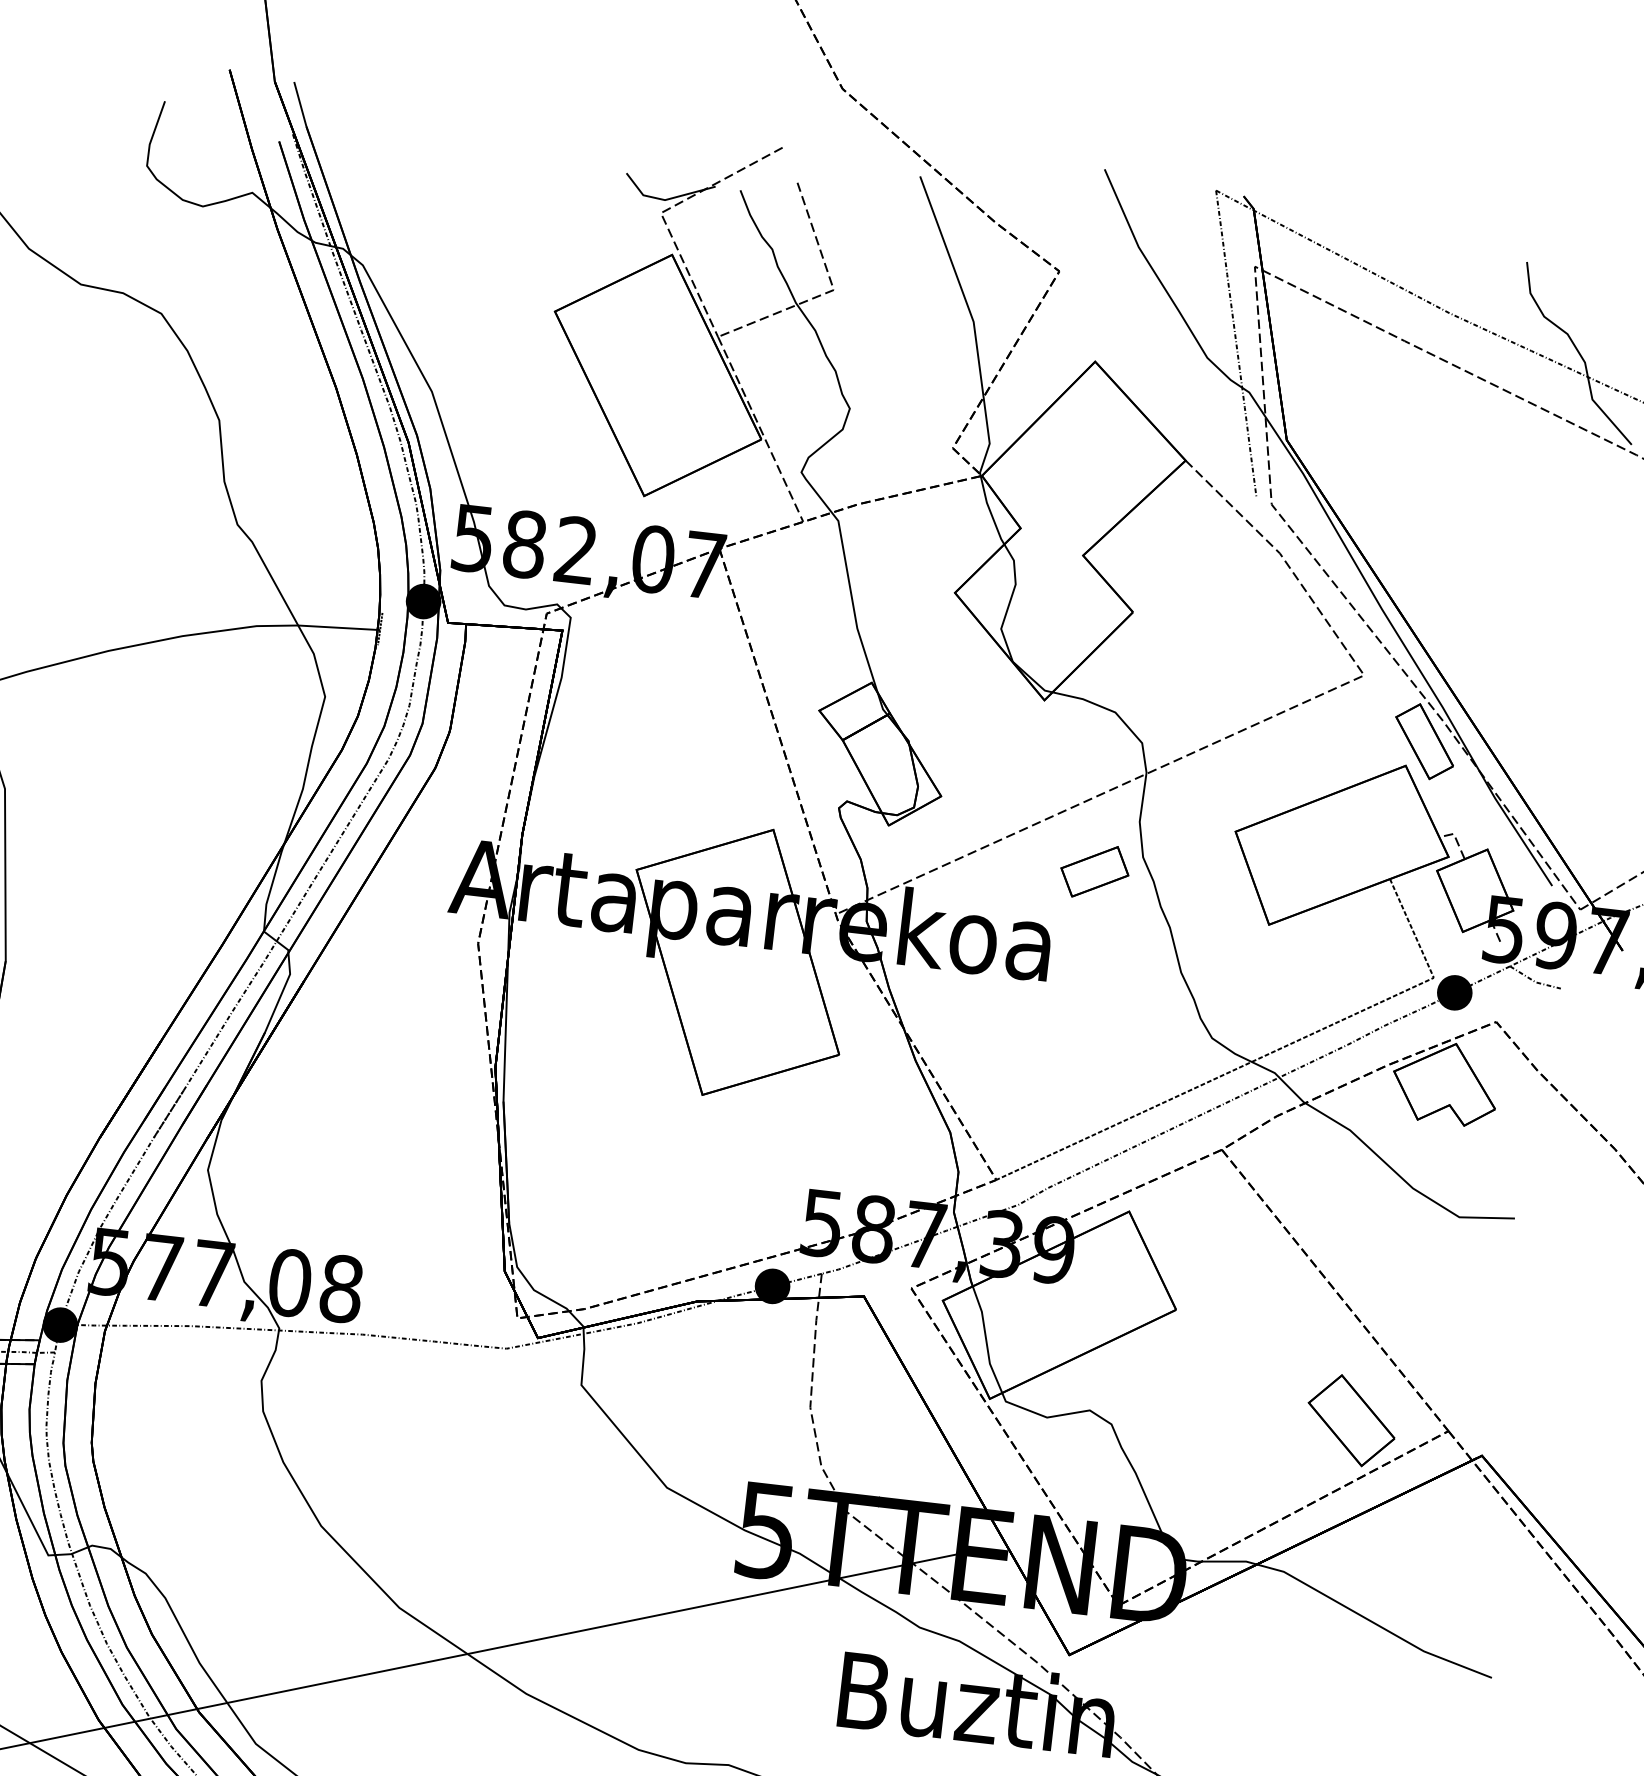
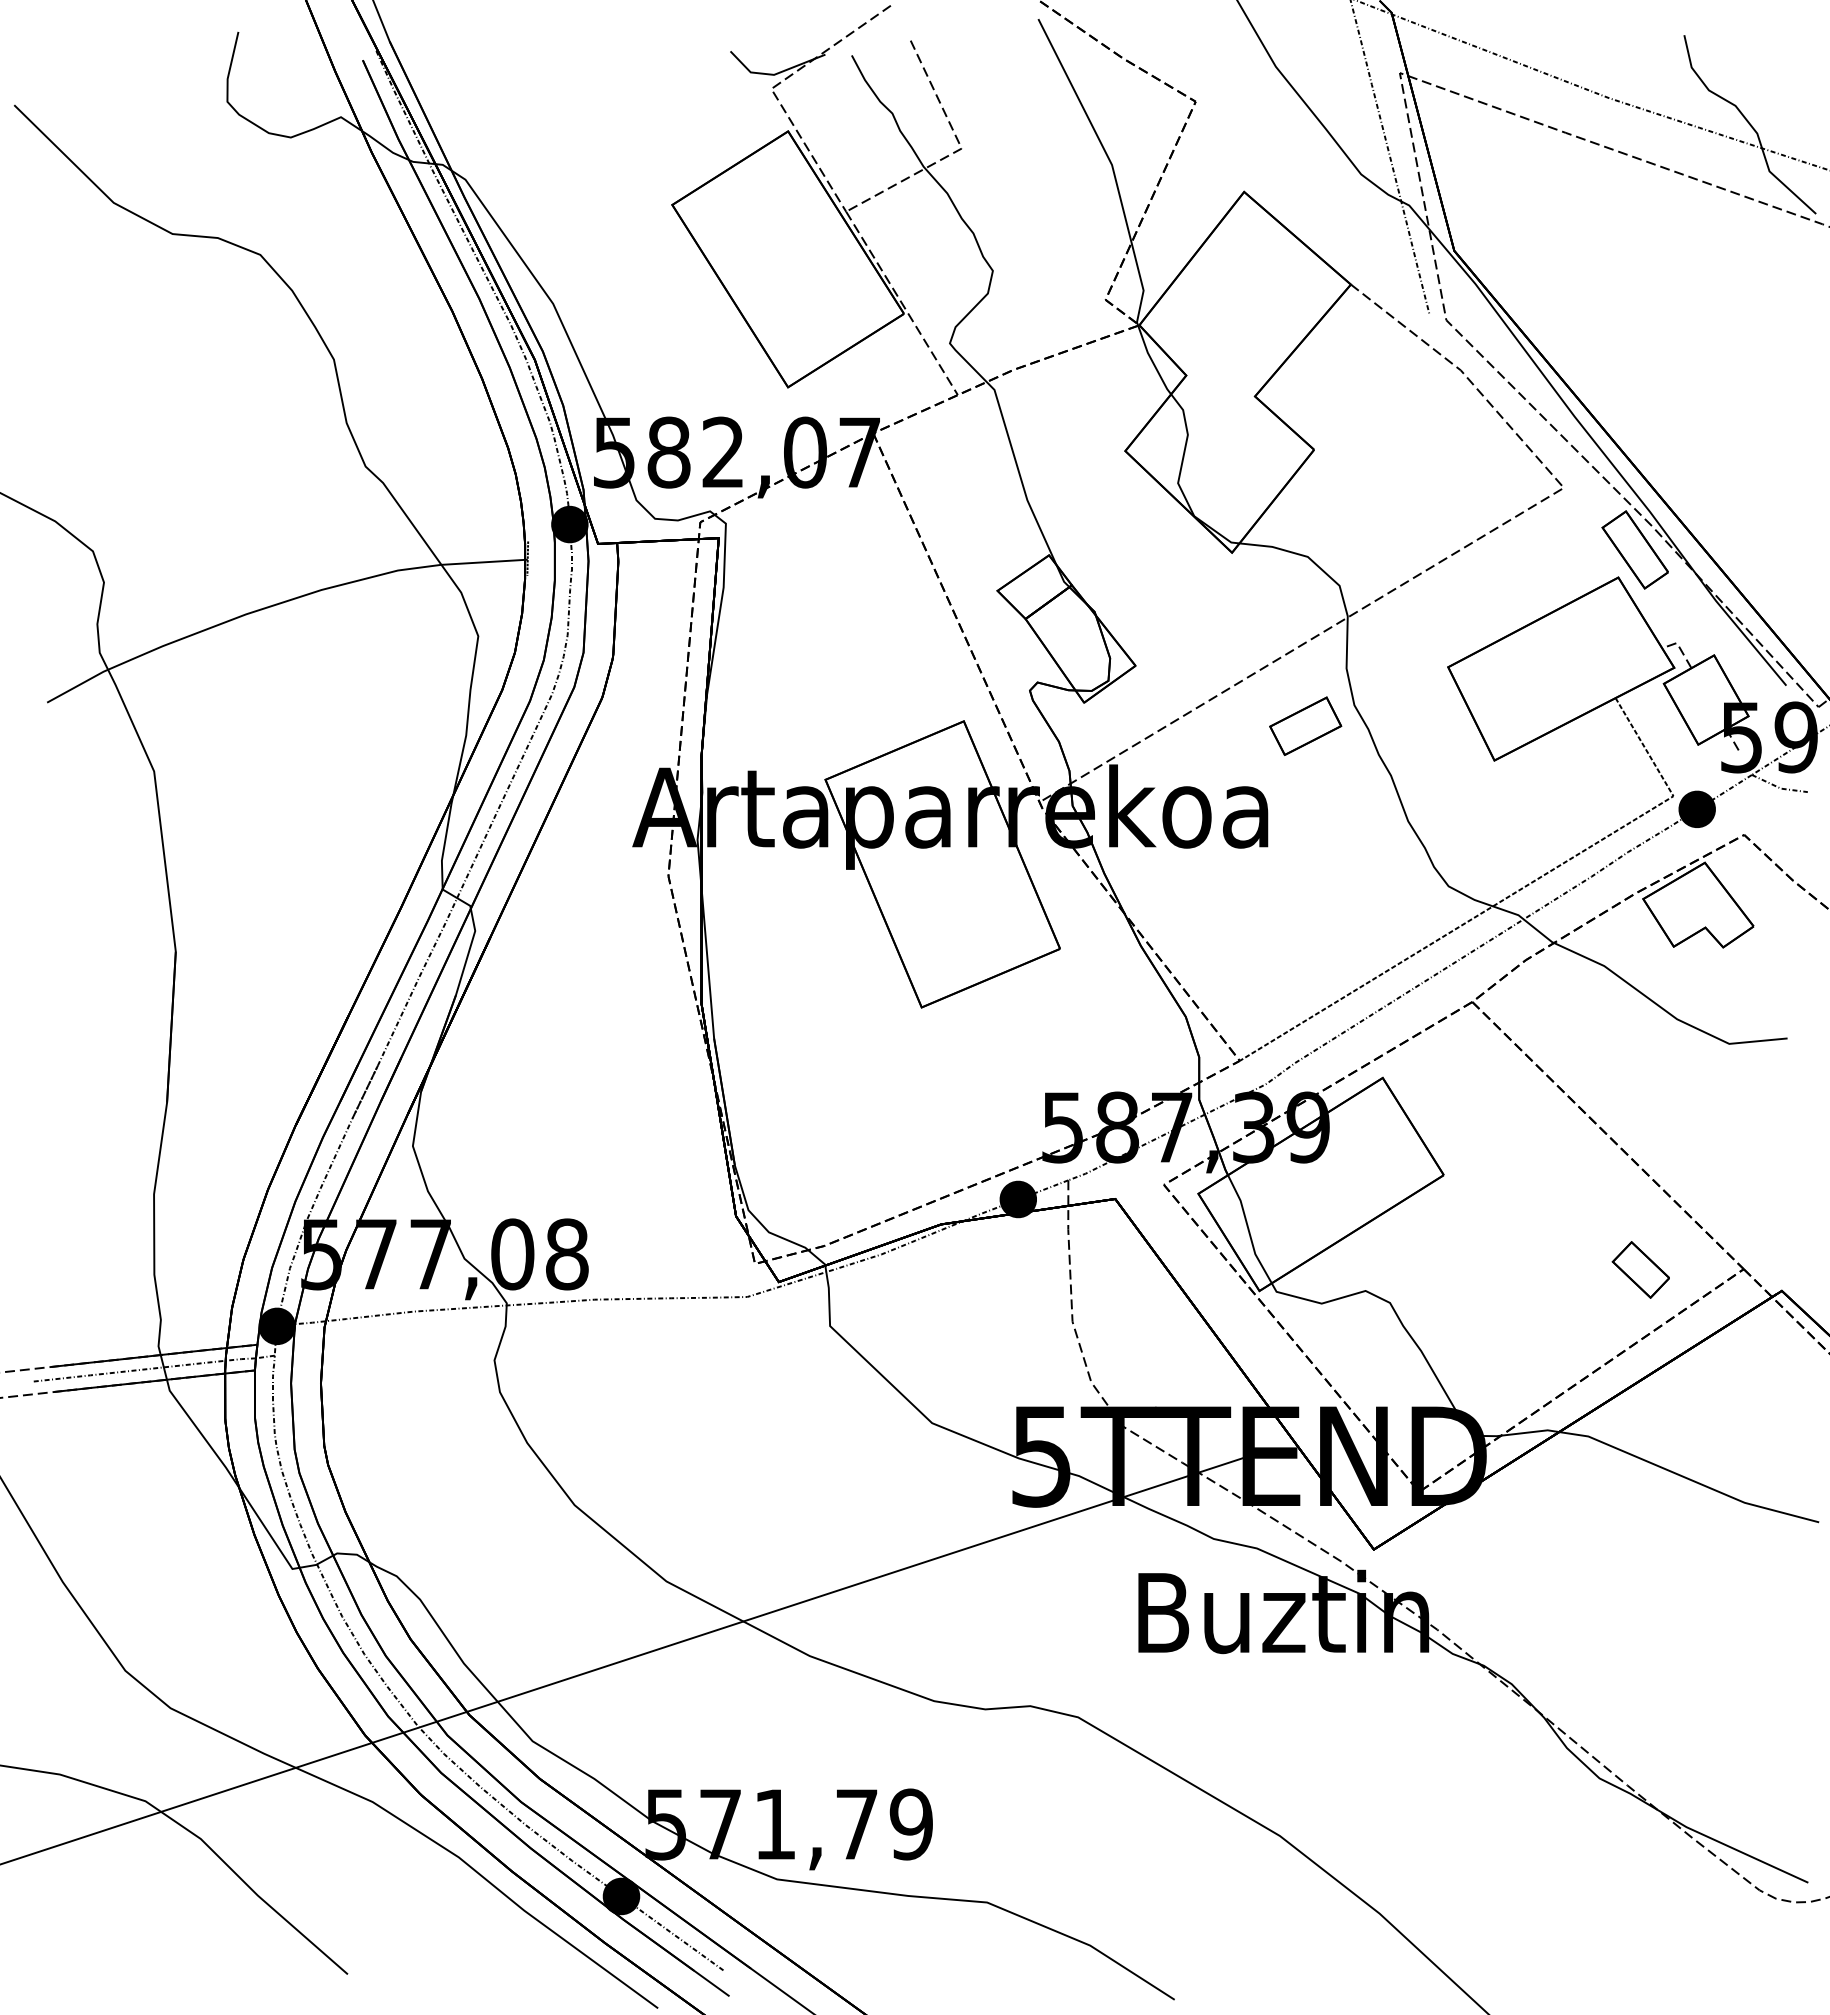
part: (1351, 1420) -> (1640, 1269), size x0.6

